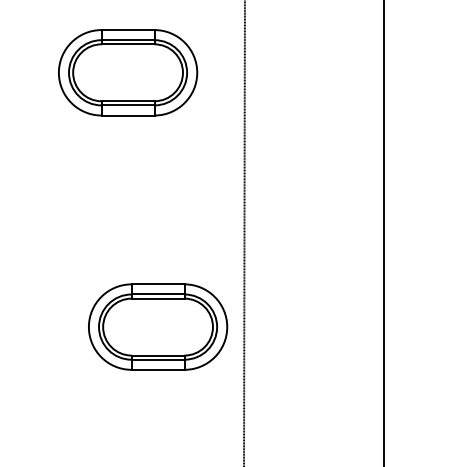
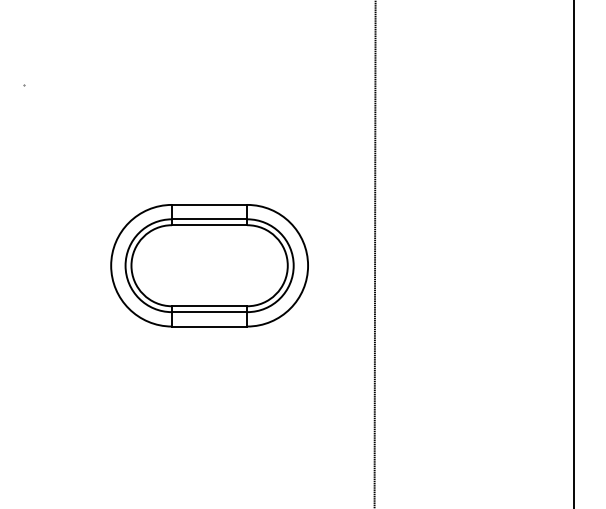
part: (158, 326) -> (210, 264), moved

